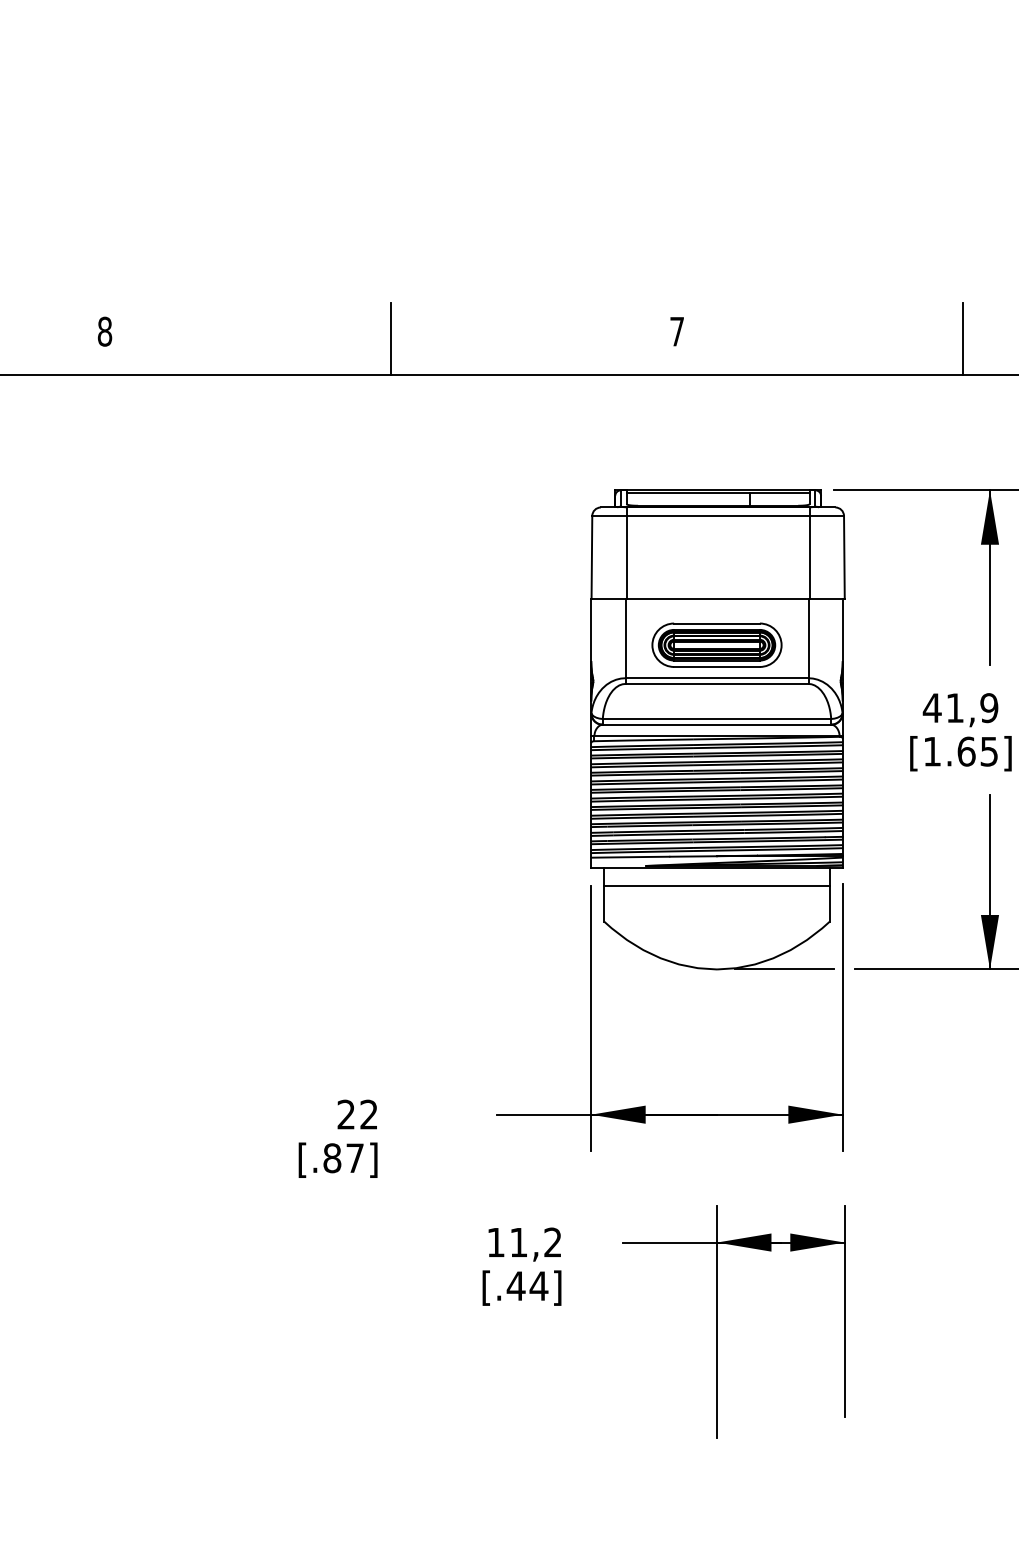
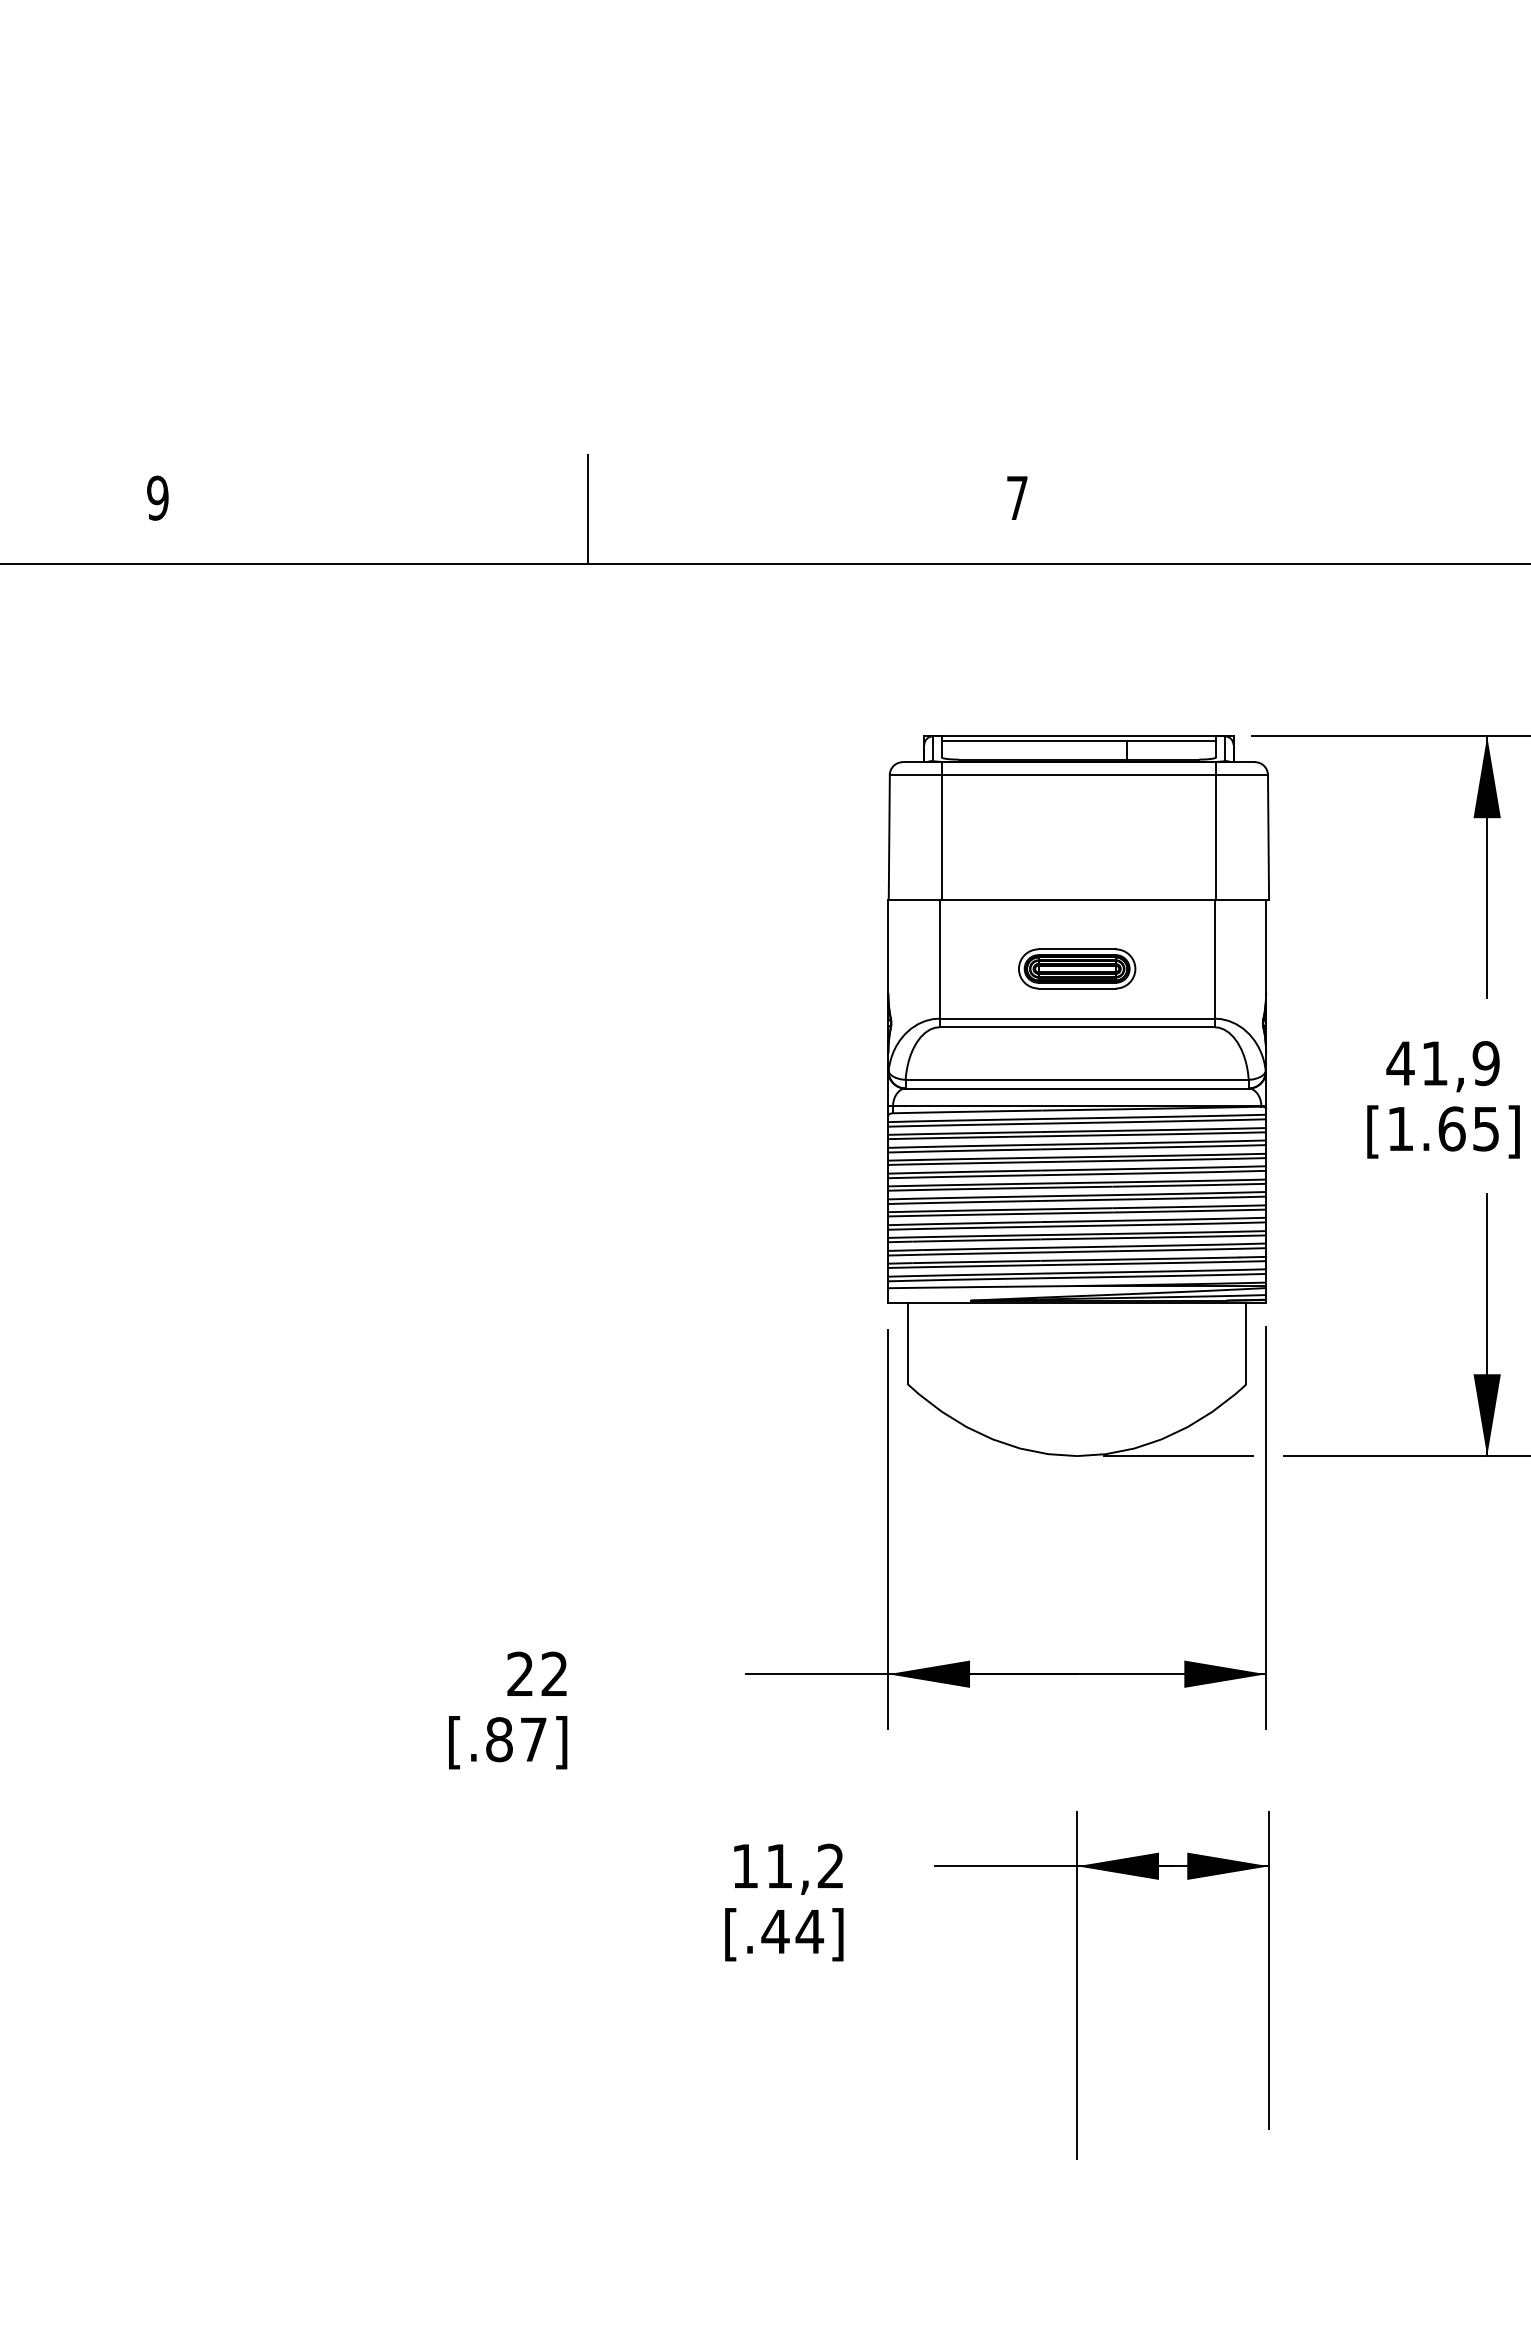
text: (104, 331) -> (157, 497), 8 -> 9
line: (963, 338) -> (1447, 508), removed
part: (716, 644) -> (1076, 967), size x0.6
line: (716, 885) -> (1076, 1329), removed

